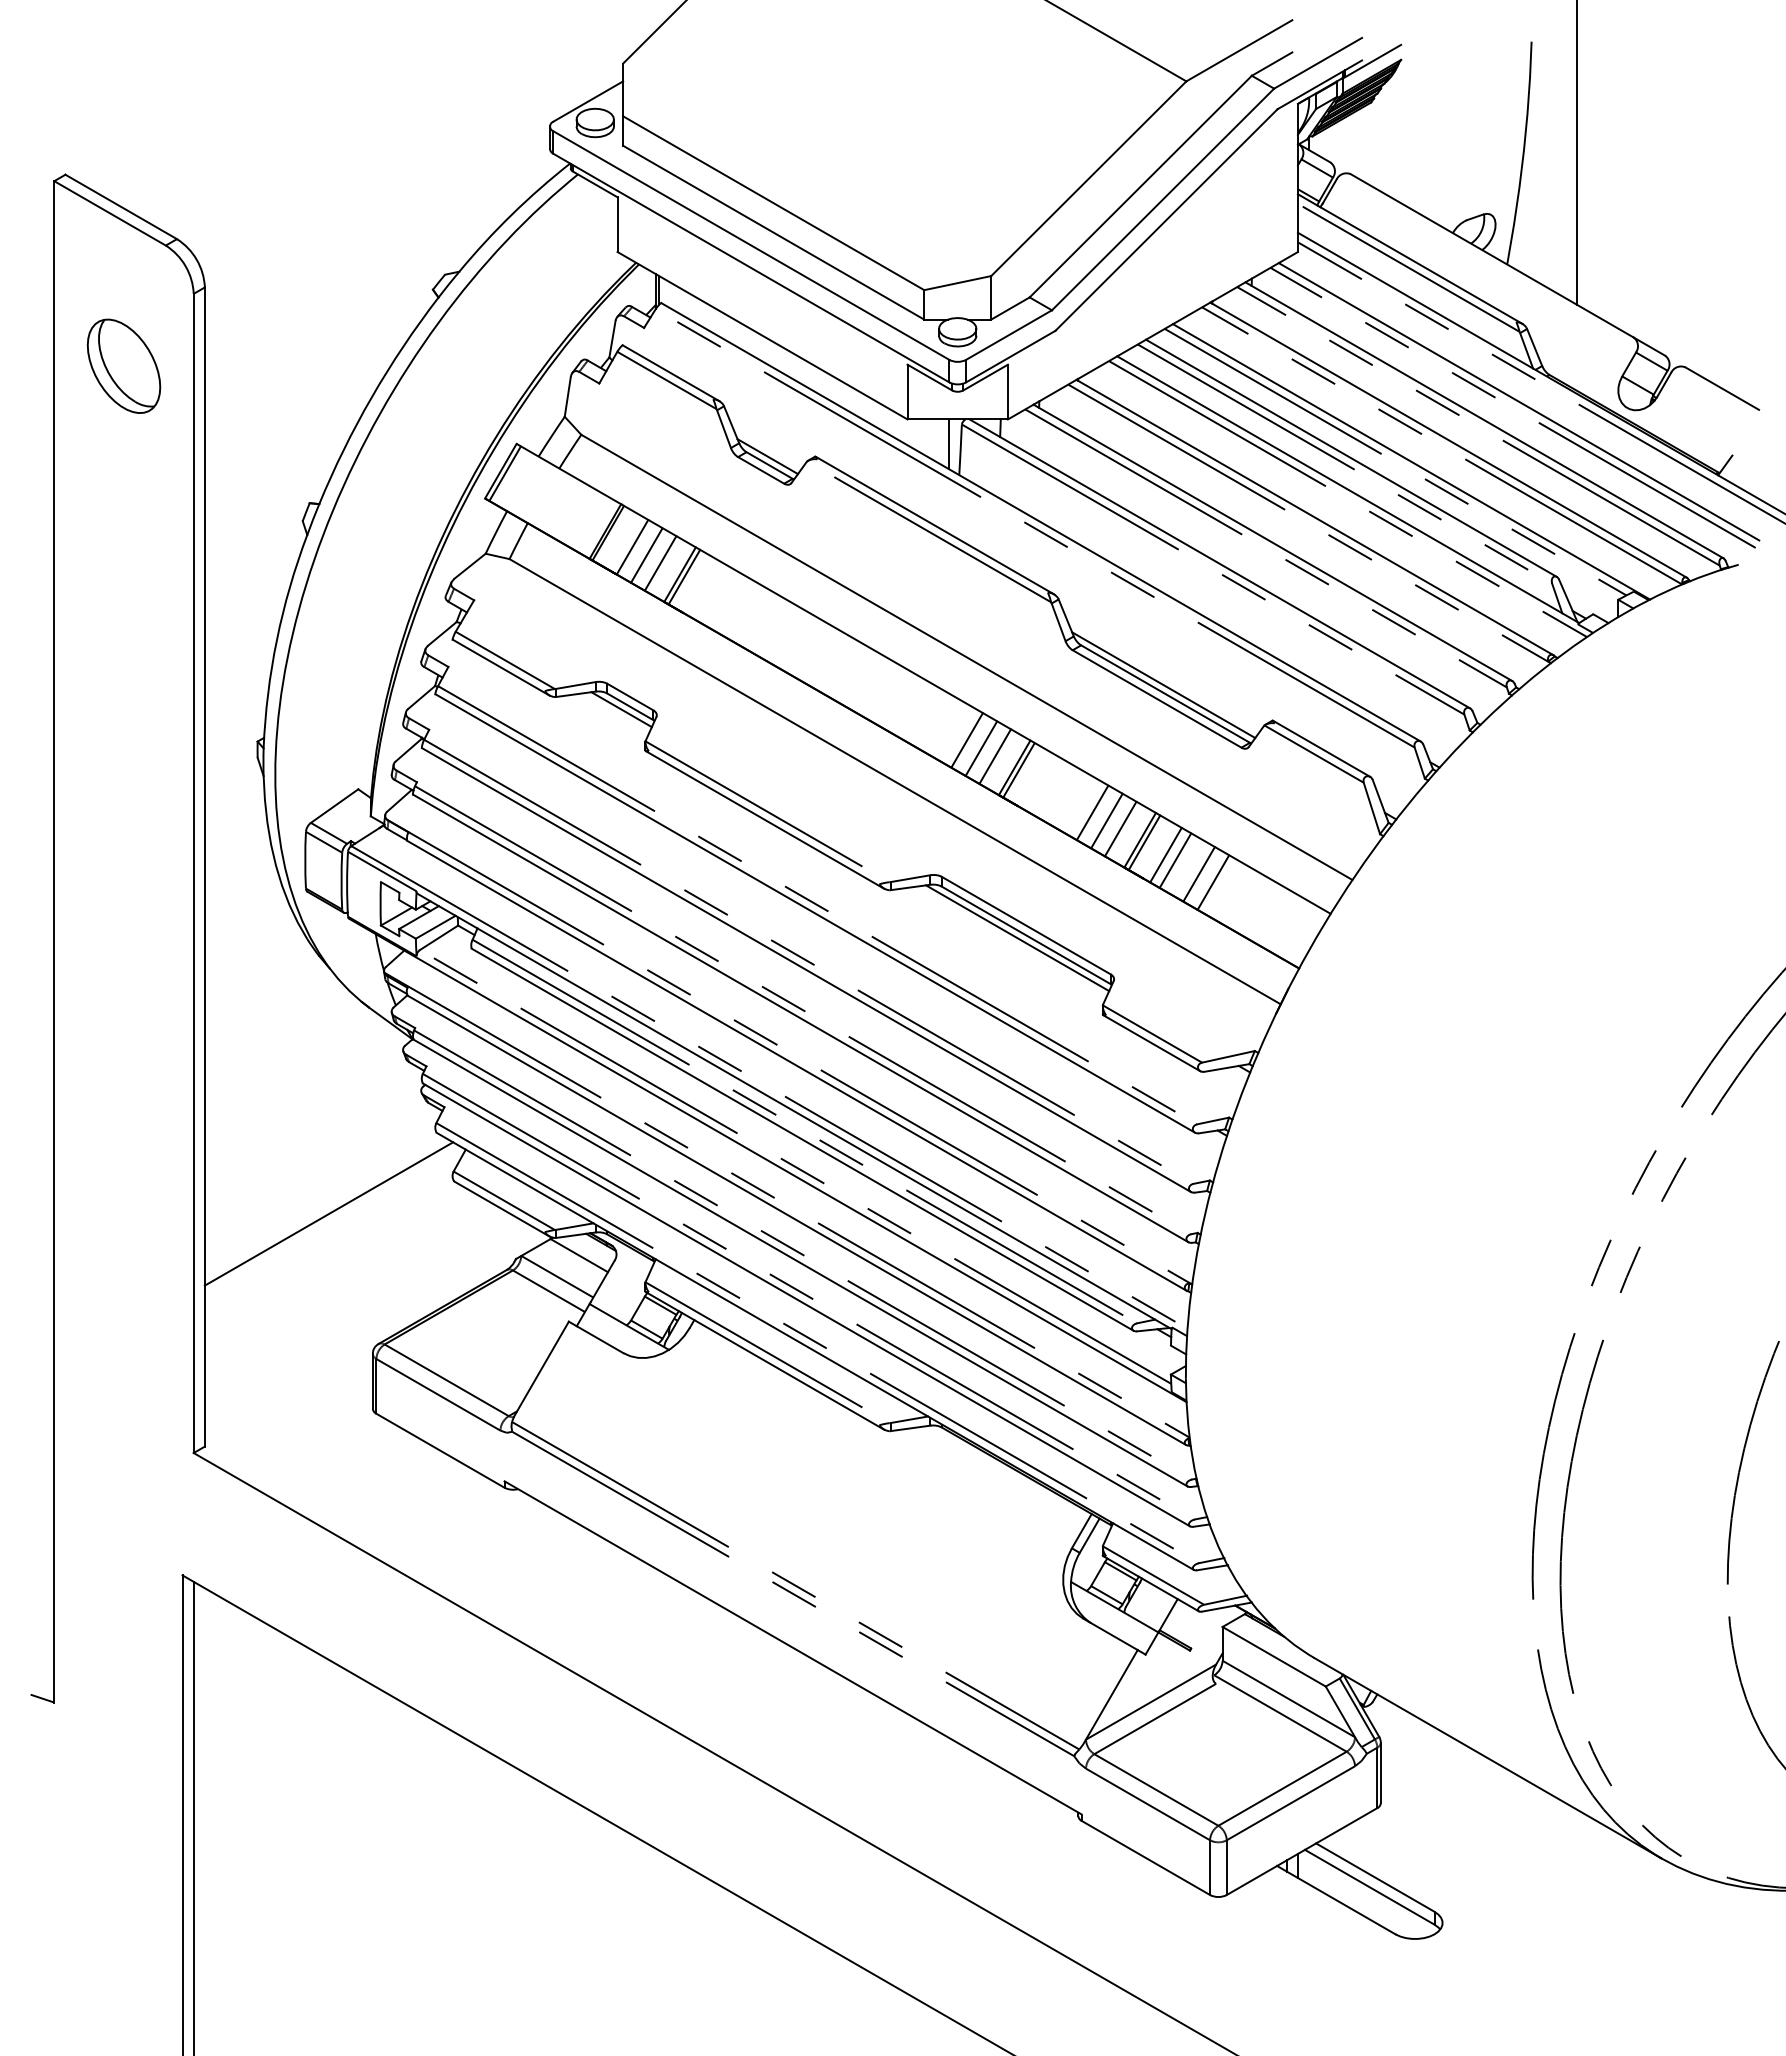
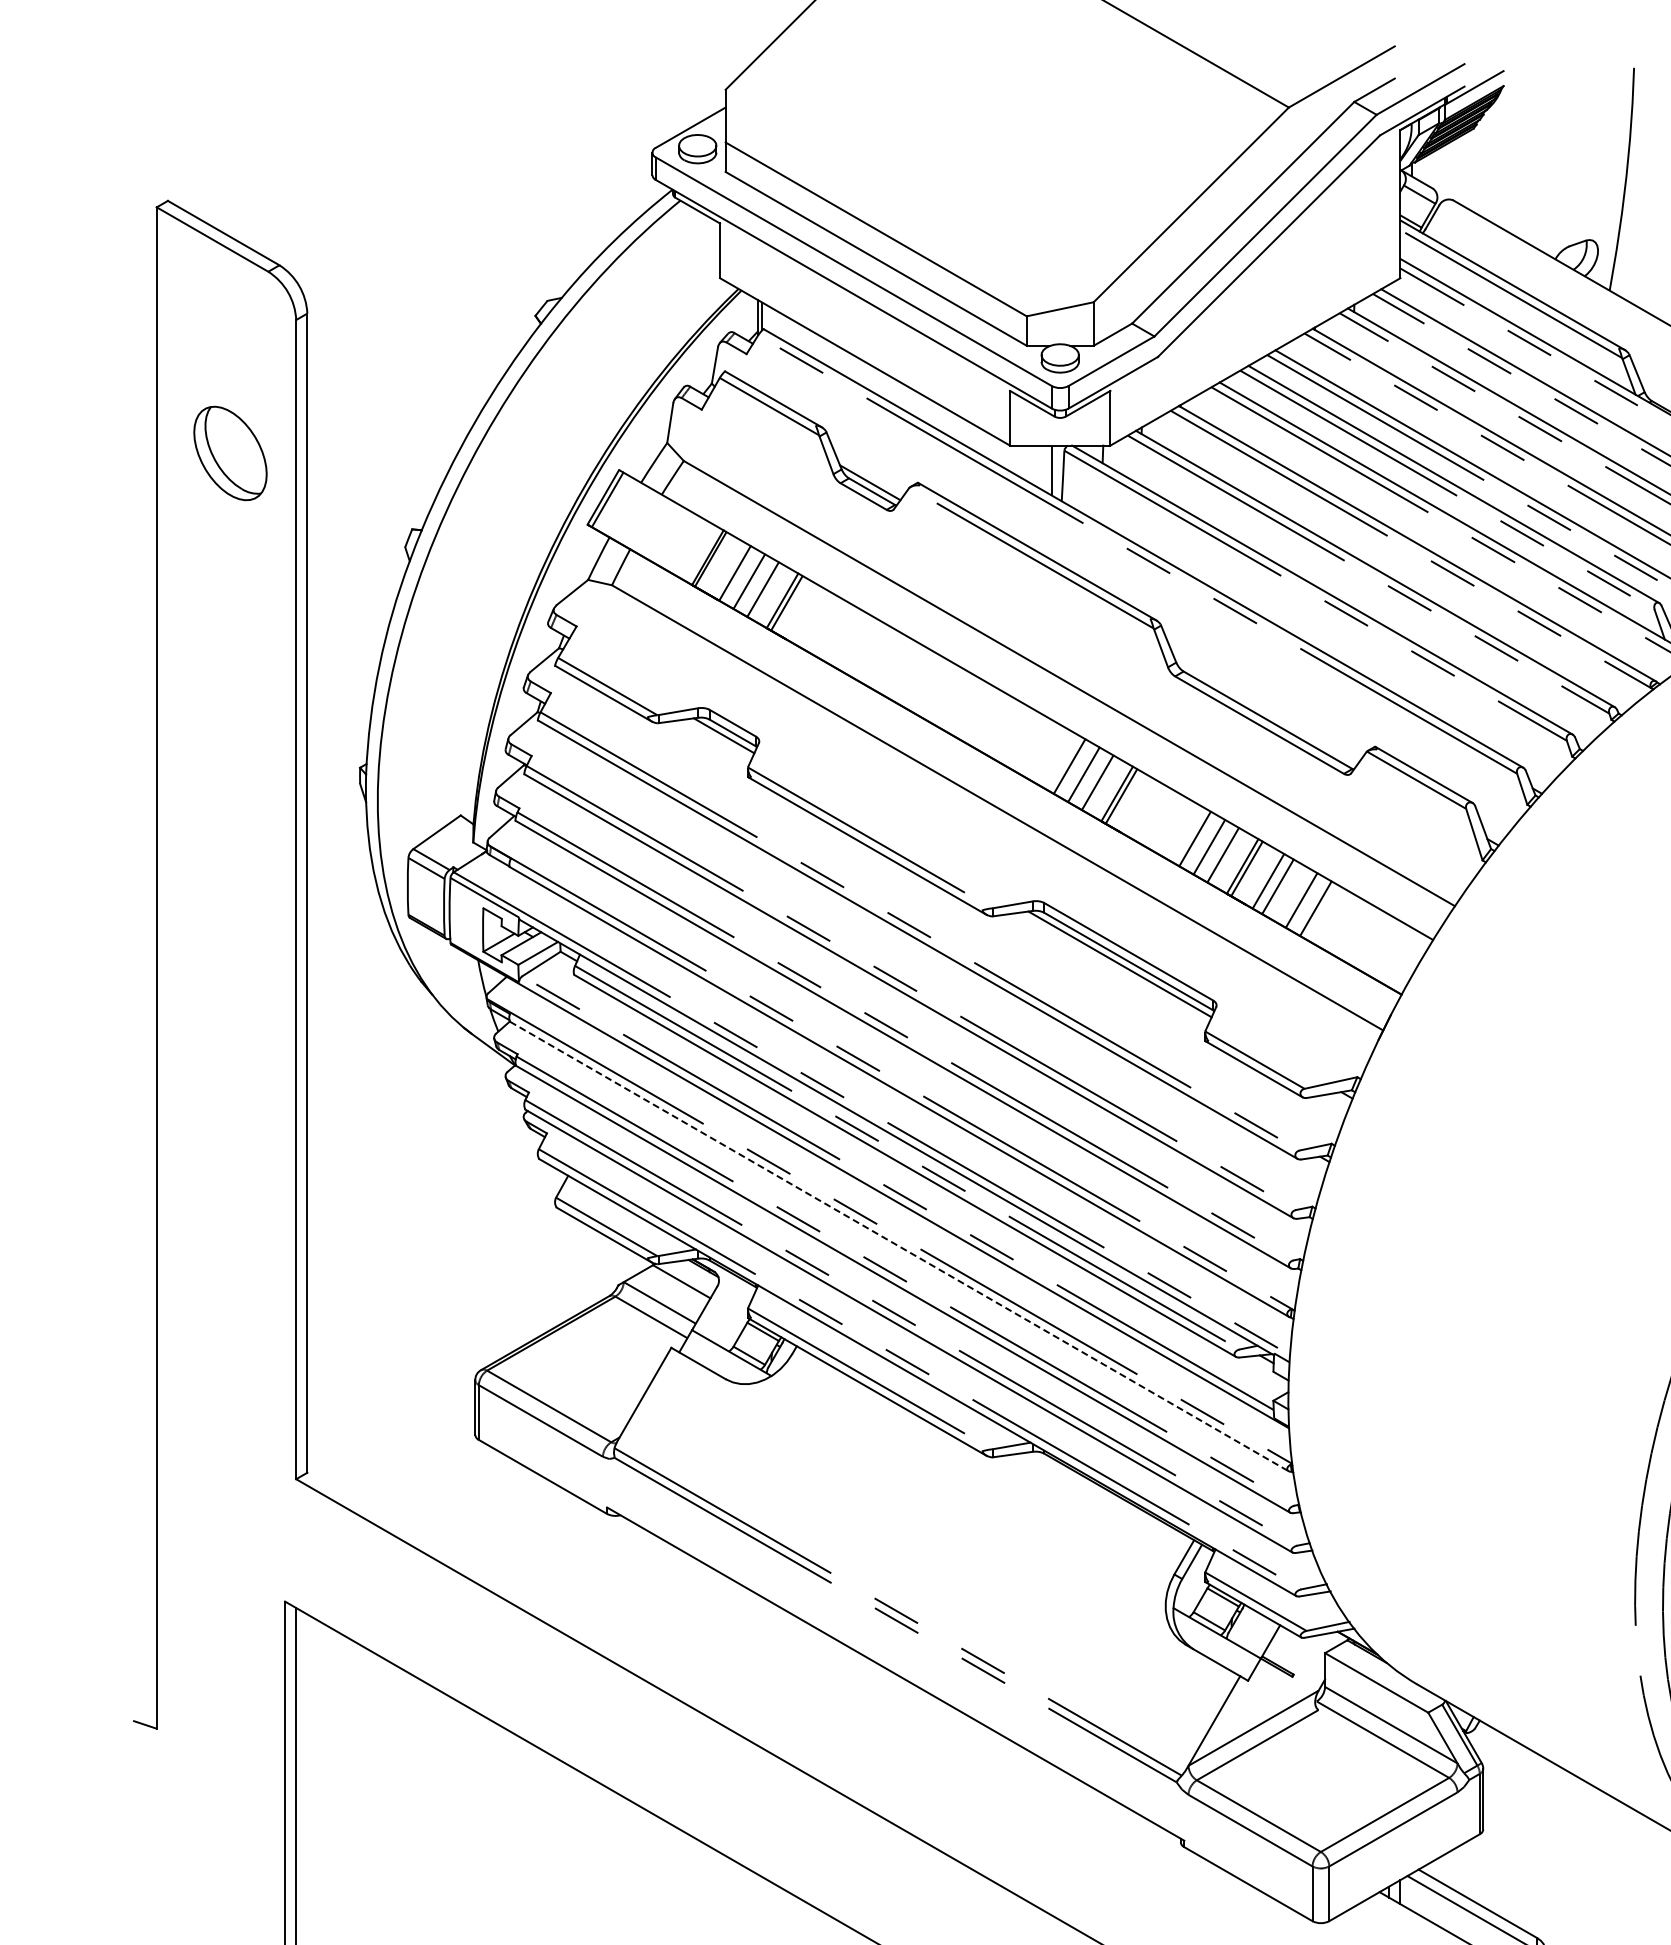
part: (123, 365) -> (229, 452), moved
line: (1163, 685) -> (1265, 711), removed
line: (328, 1213) -> (430, 1239), removed
line: (797, 1220) -> (899, 1246), solid -> dashed

